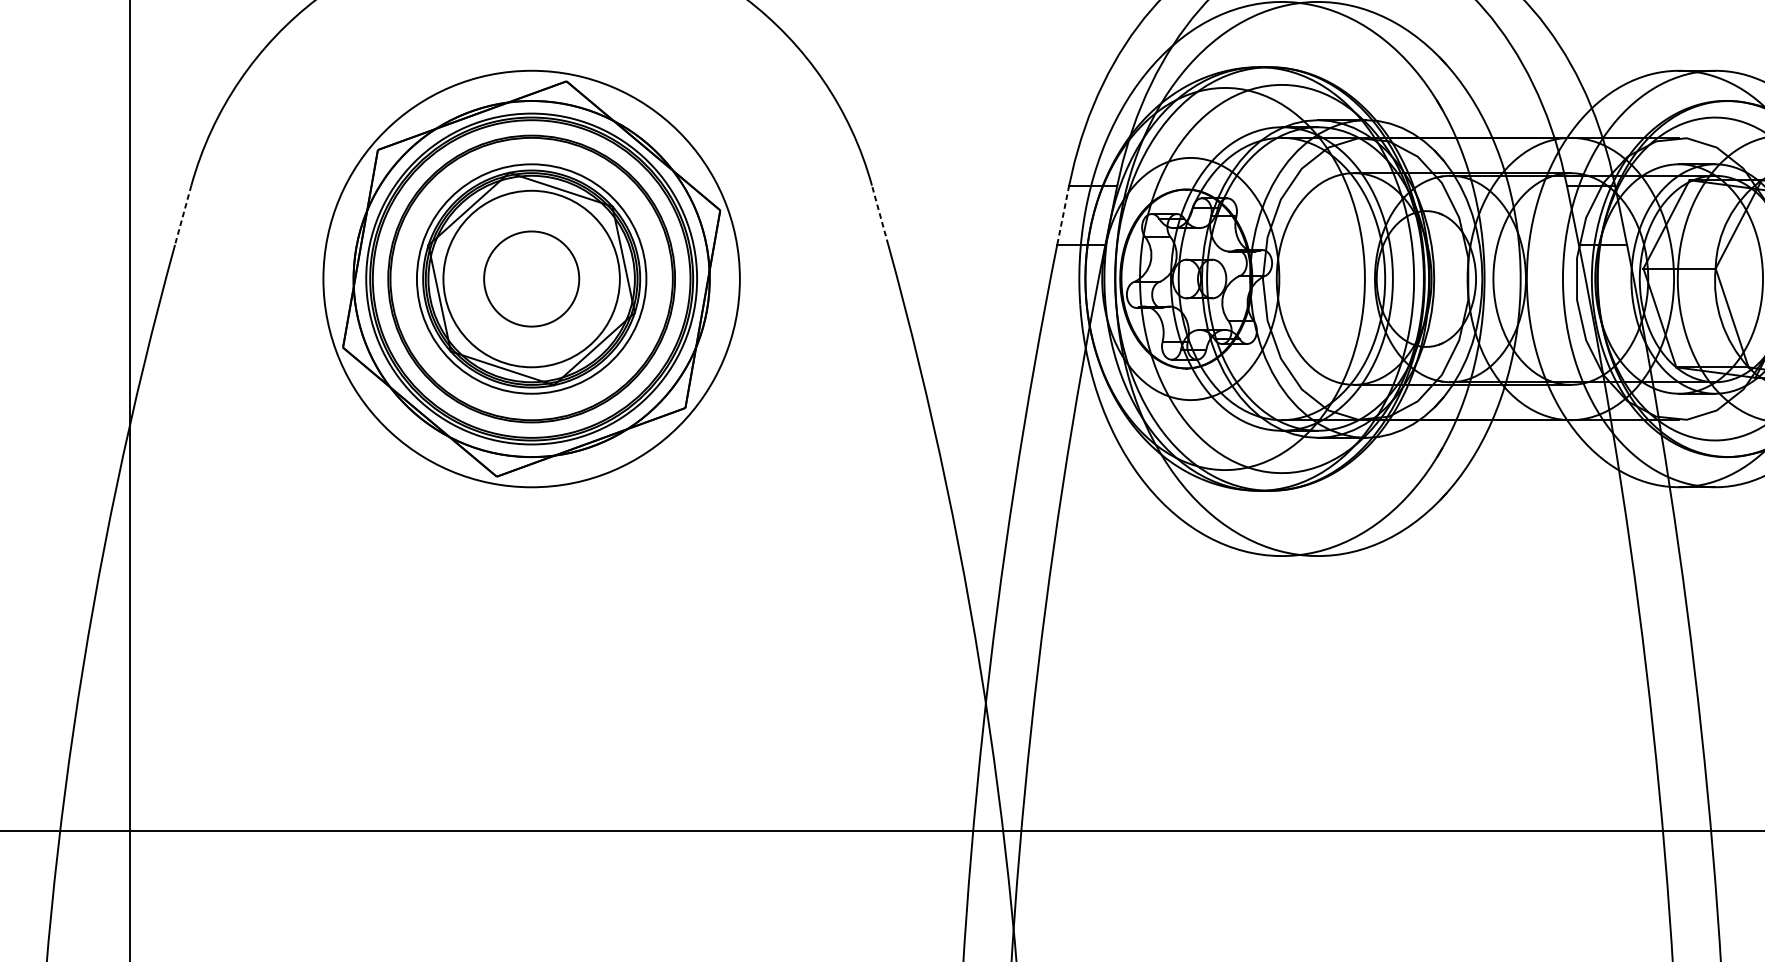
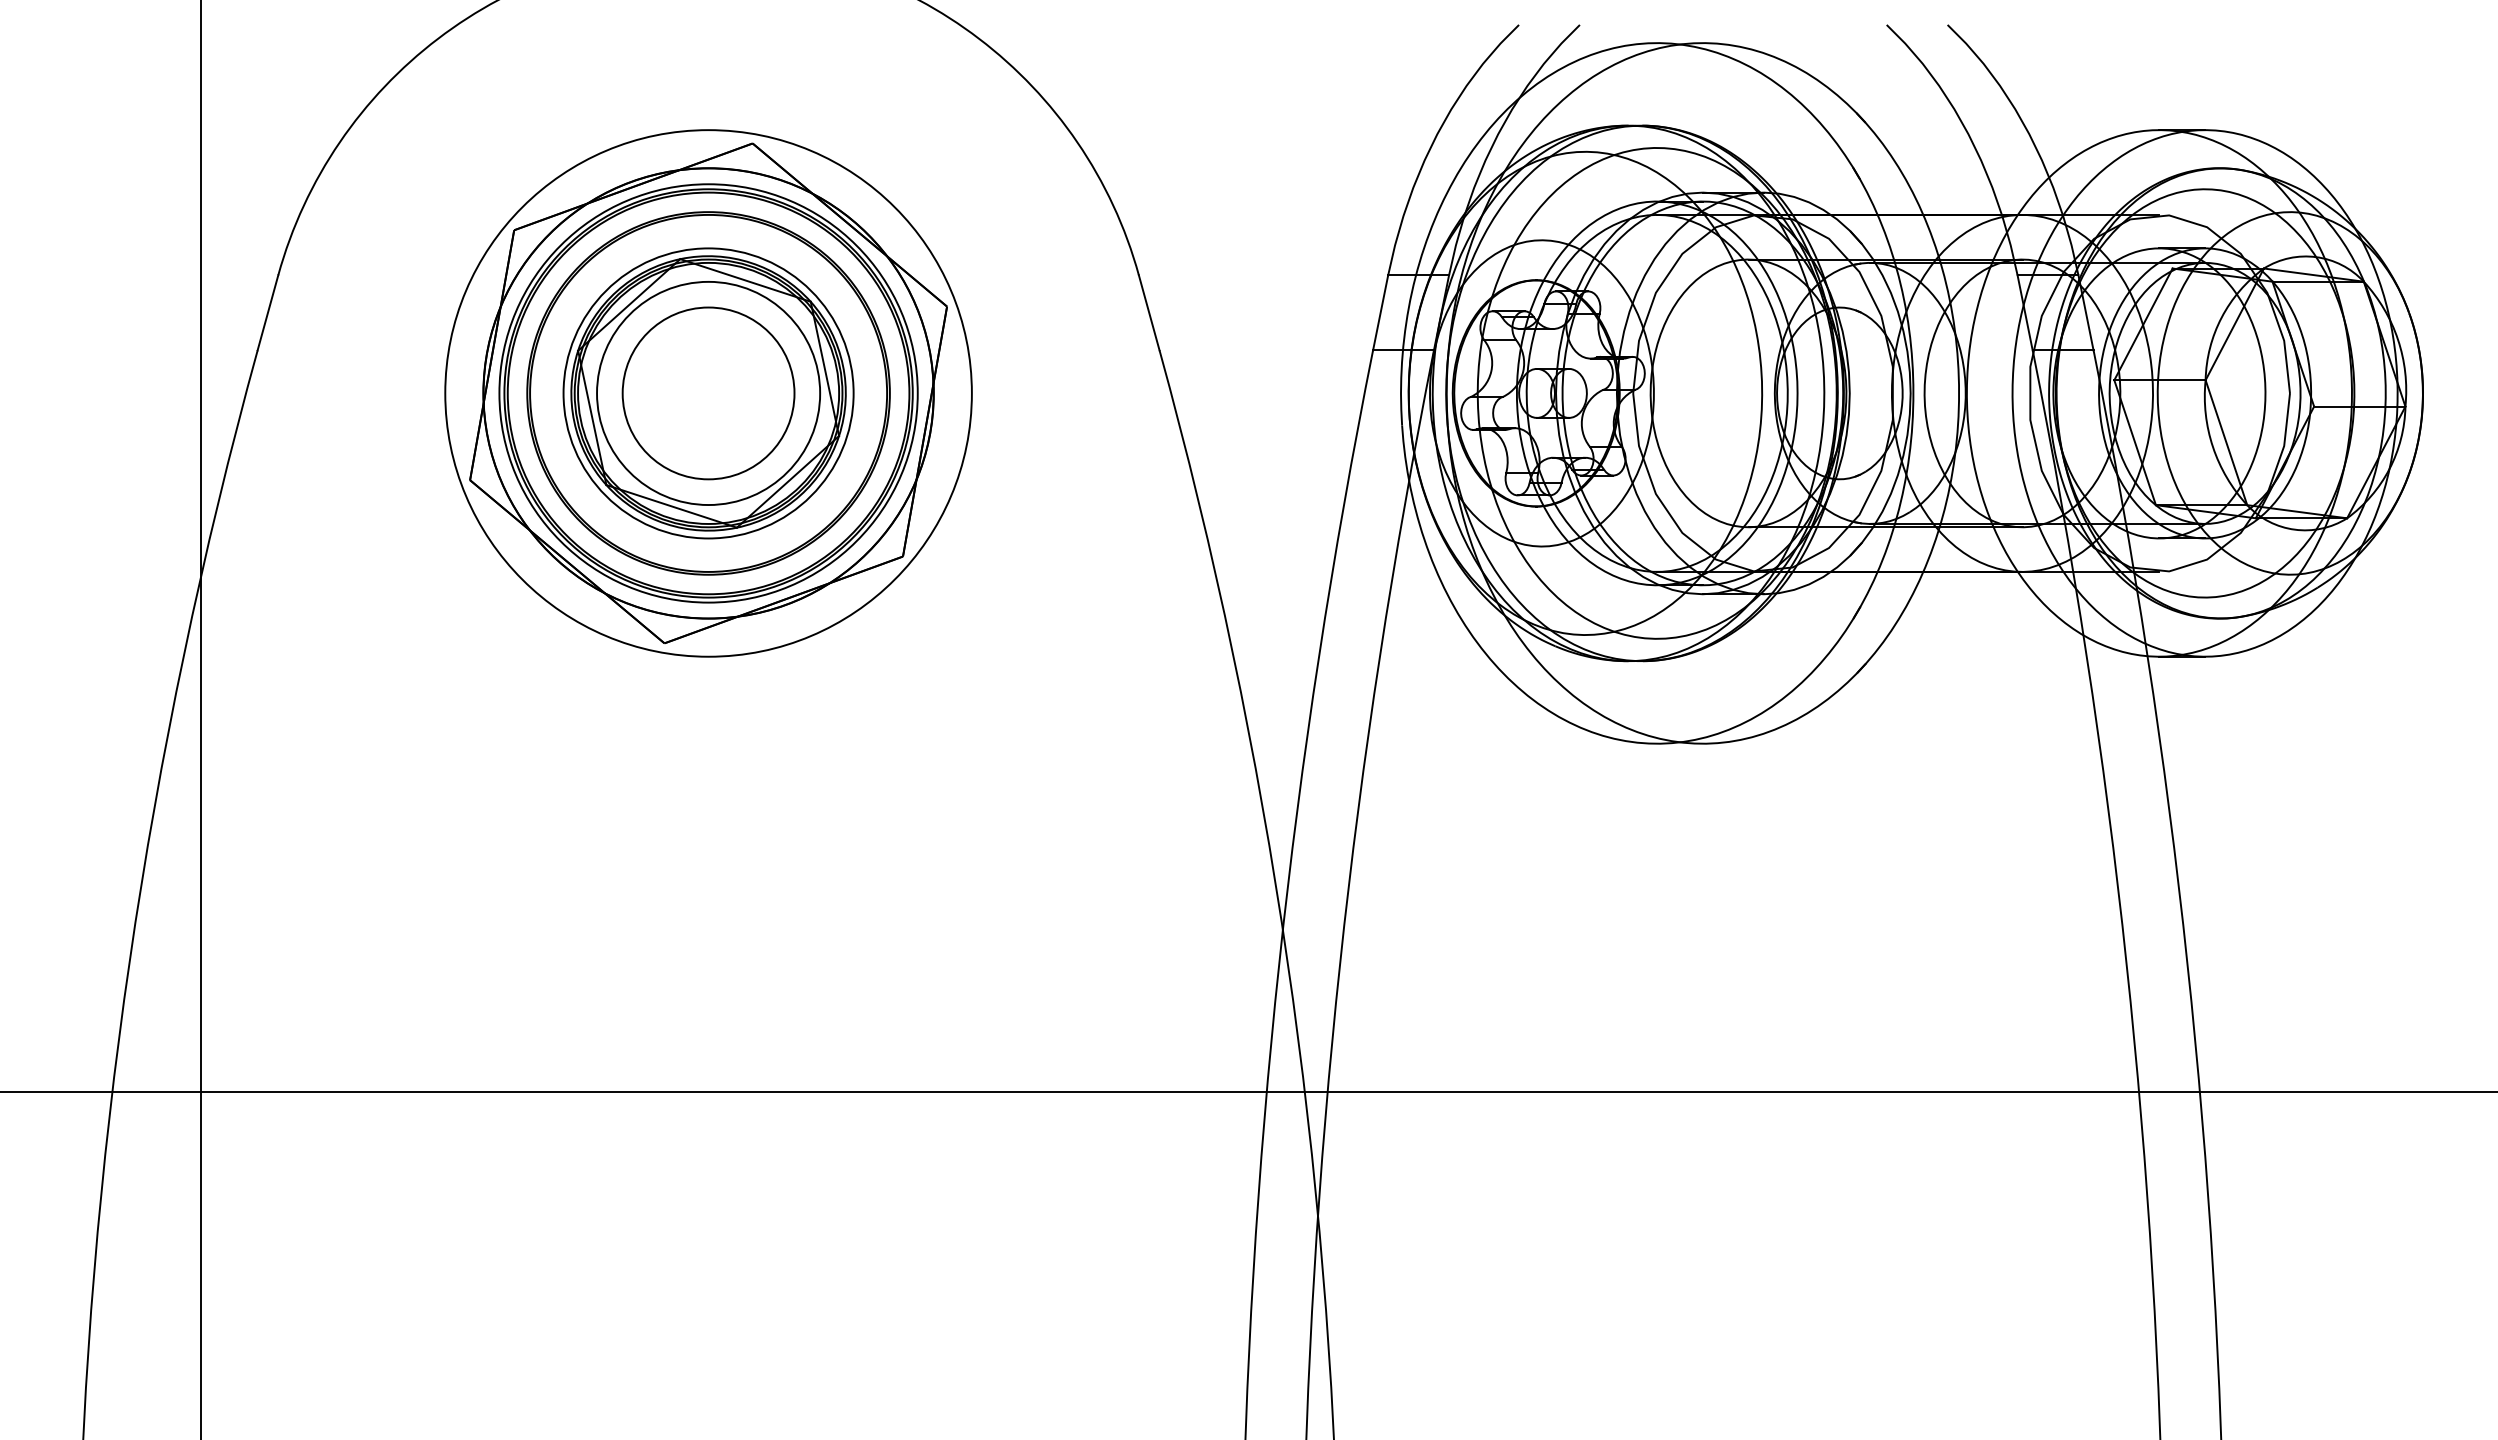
line: (182, 215) -> (267, 312), dashed -> solid
line: (880, 215) -> (1149, 312), dashed -> solid
line: (1063, 215) -> (1380, 313), dashed -> solid
circle: (531, 279) -> (708, 393), size x1.43

